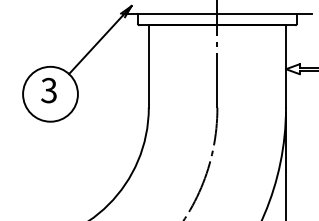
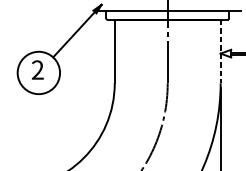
line: (286, 66) -> (221, 51), solid -> dashed
text: (48, 90) -> (37, 70), 3 -> 2

